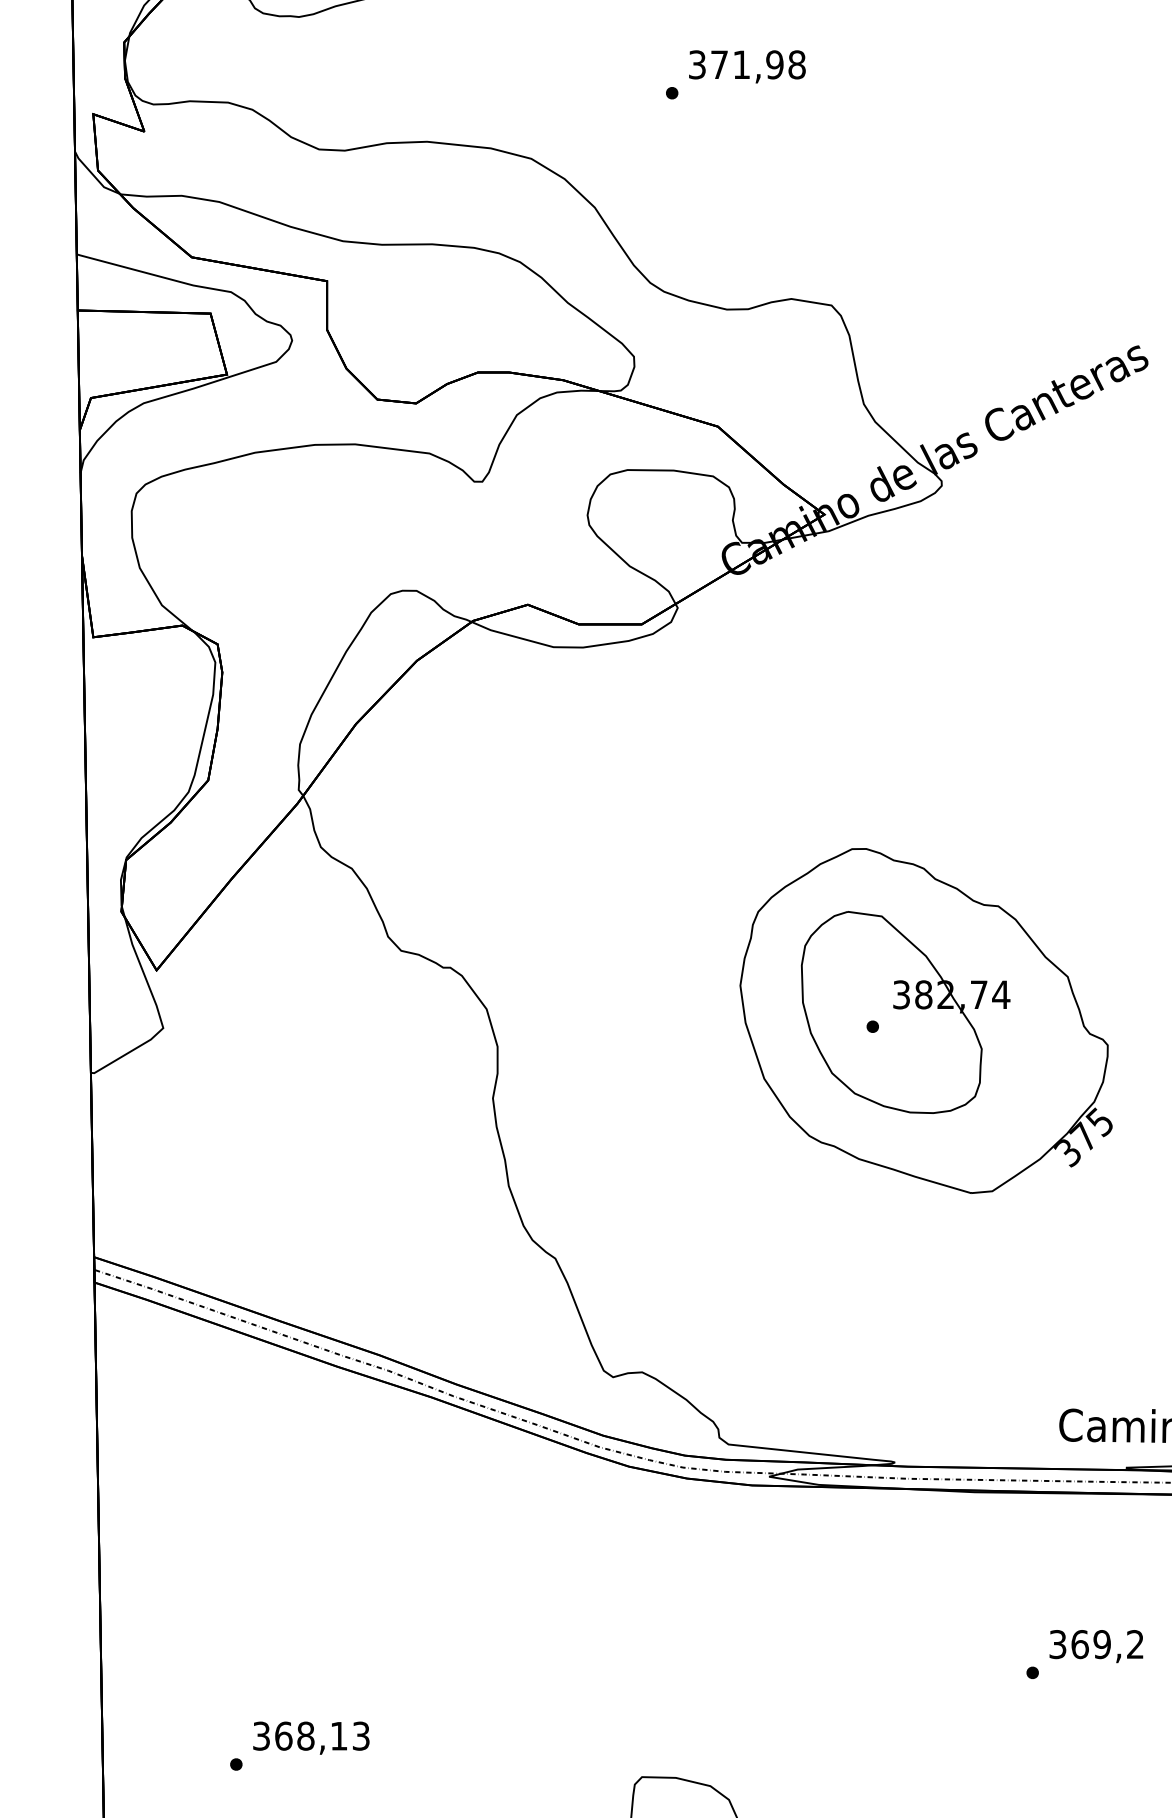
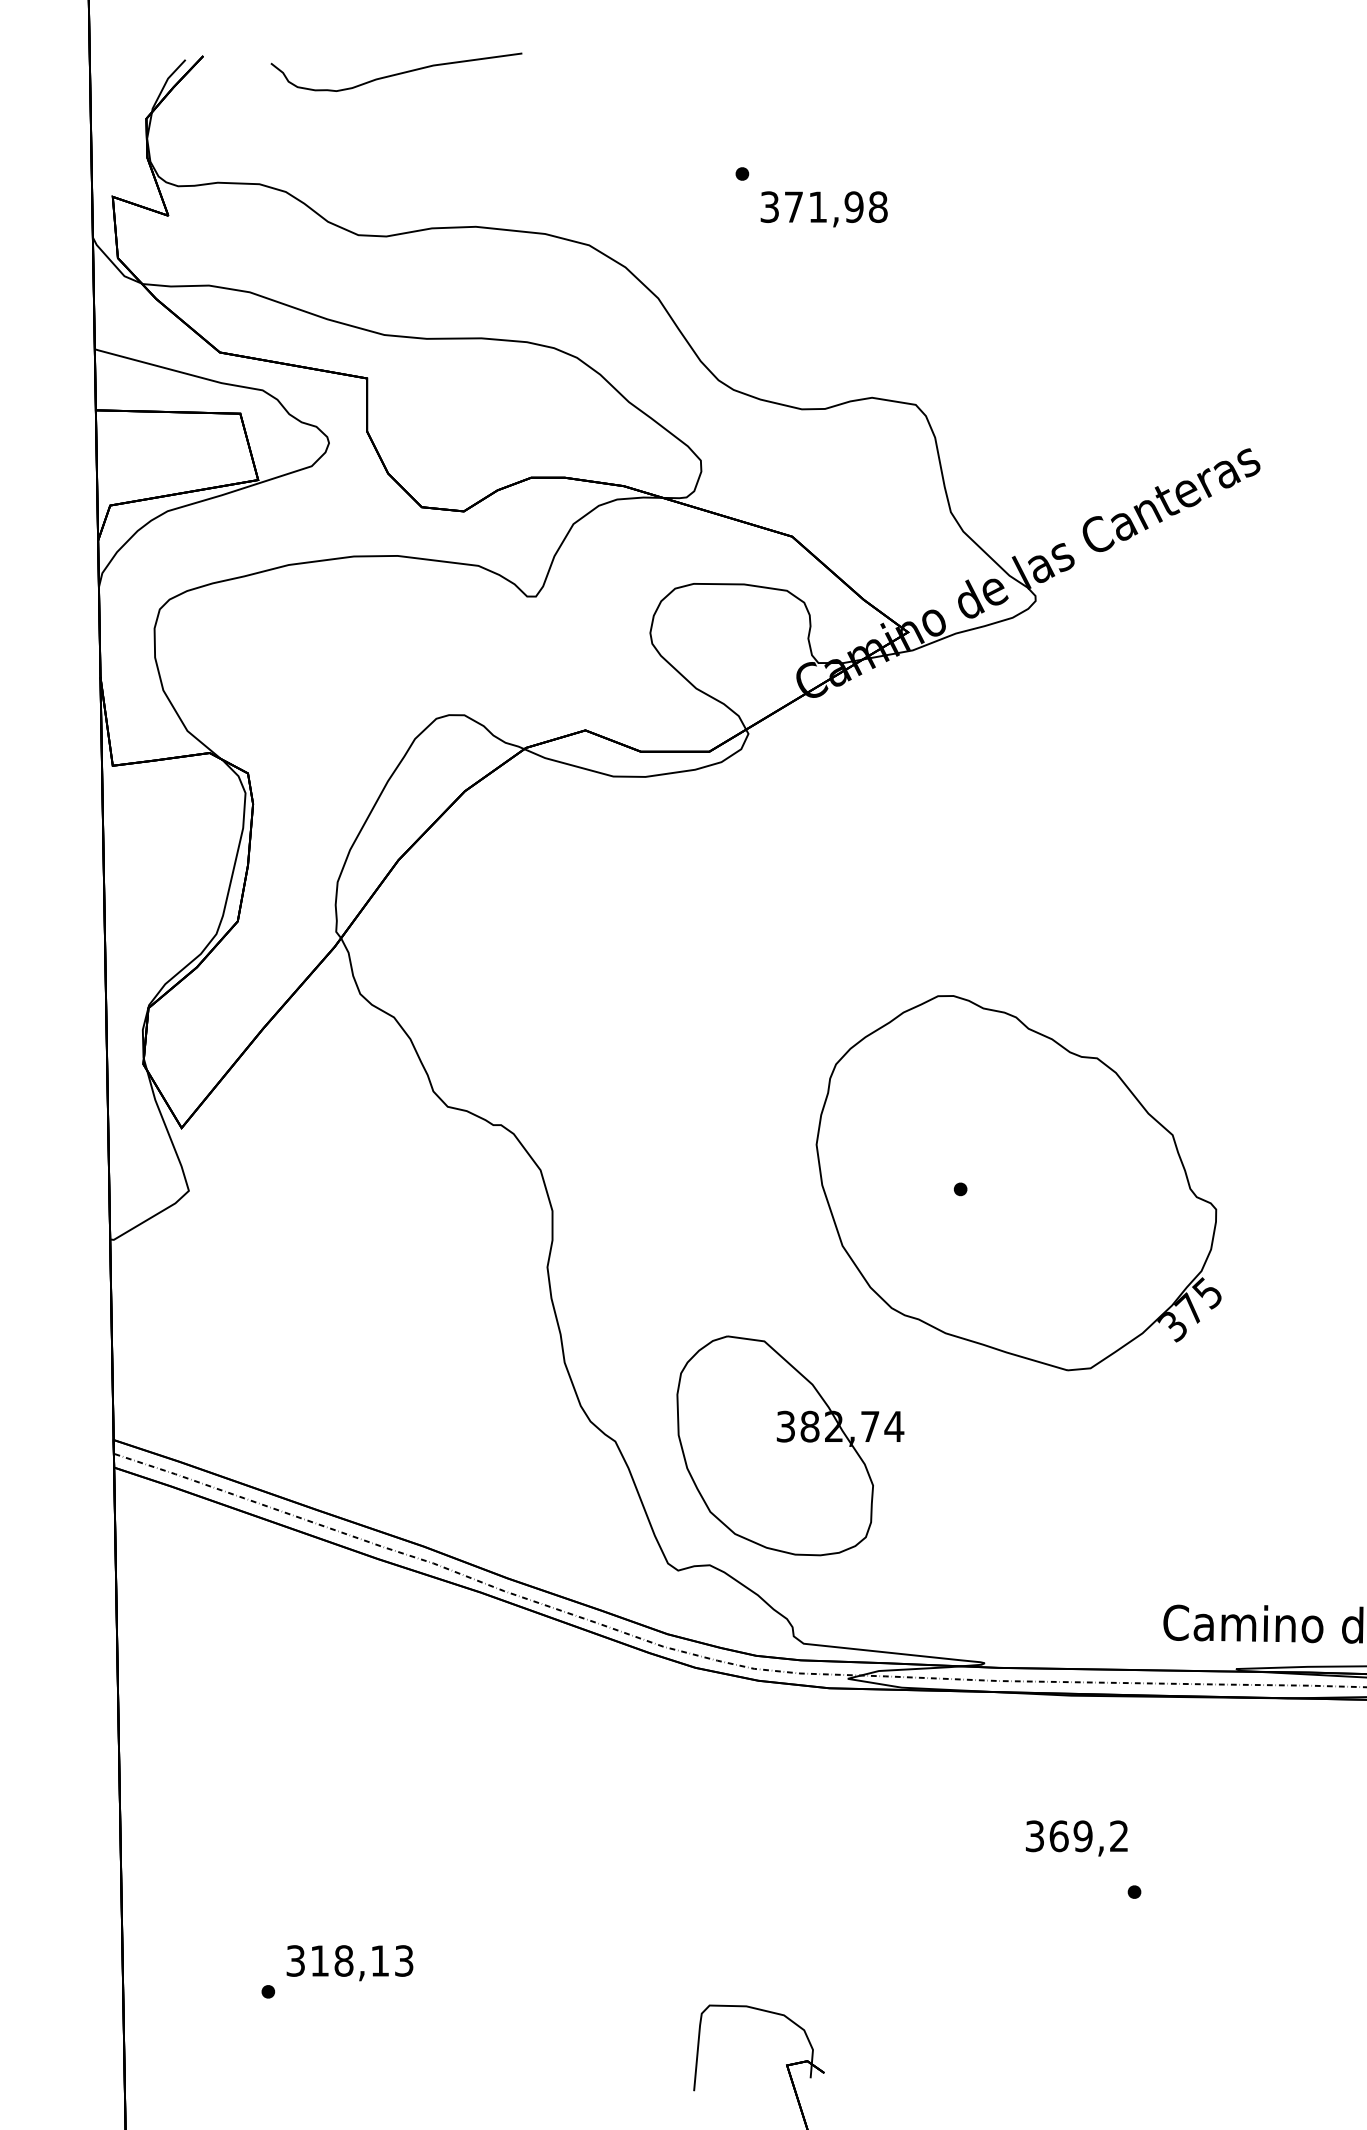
text: (746, 67) -> (823, 209), moved
part: (905, 1012) -> (790, 1445), moved
text: (1096, 1646) -> (1076, 1838), moved
text: (283, 1735) -> (319, 1960), 368,13 -> 318,13

